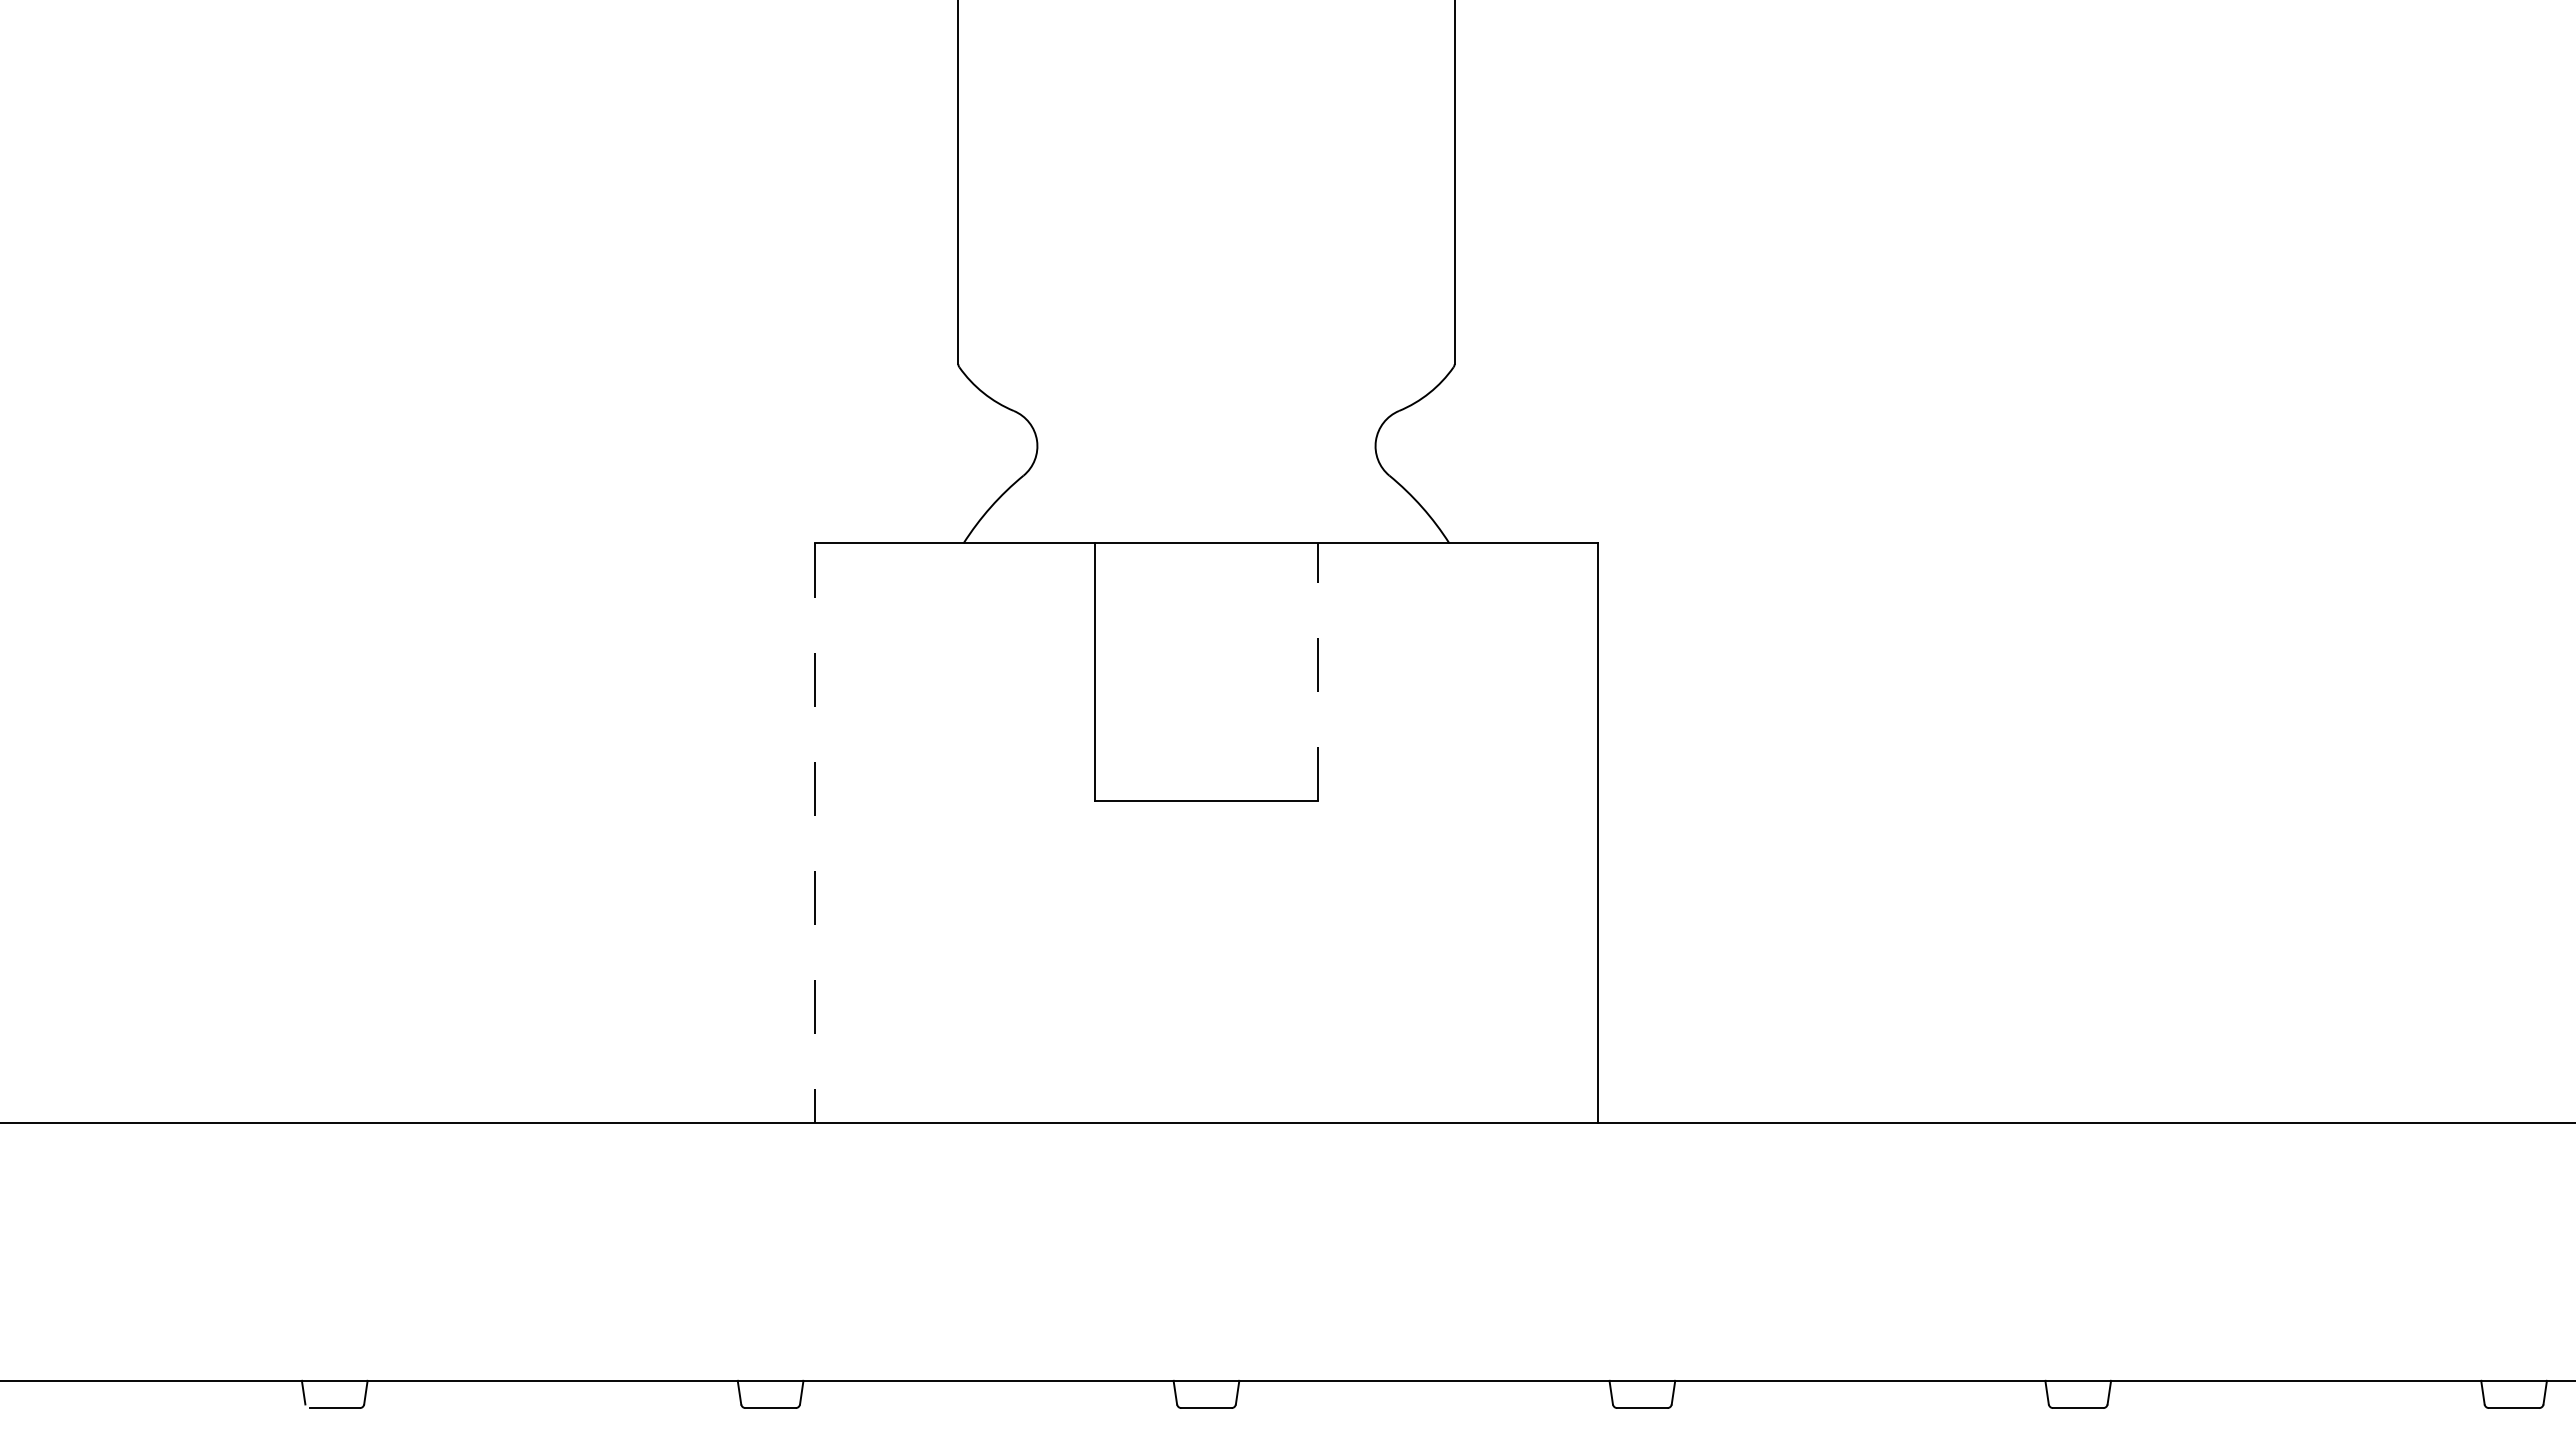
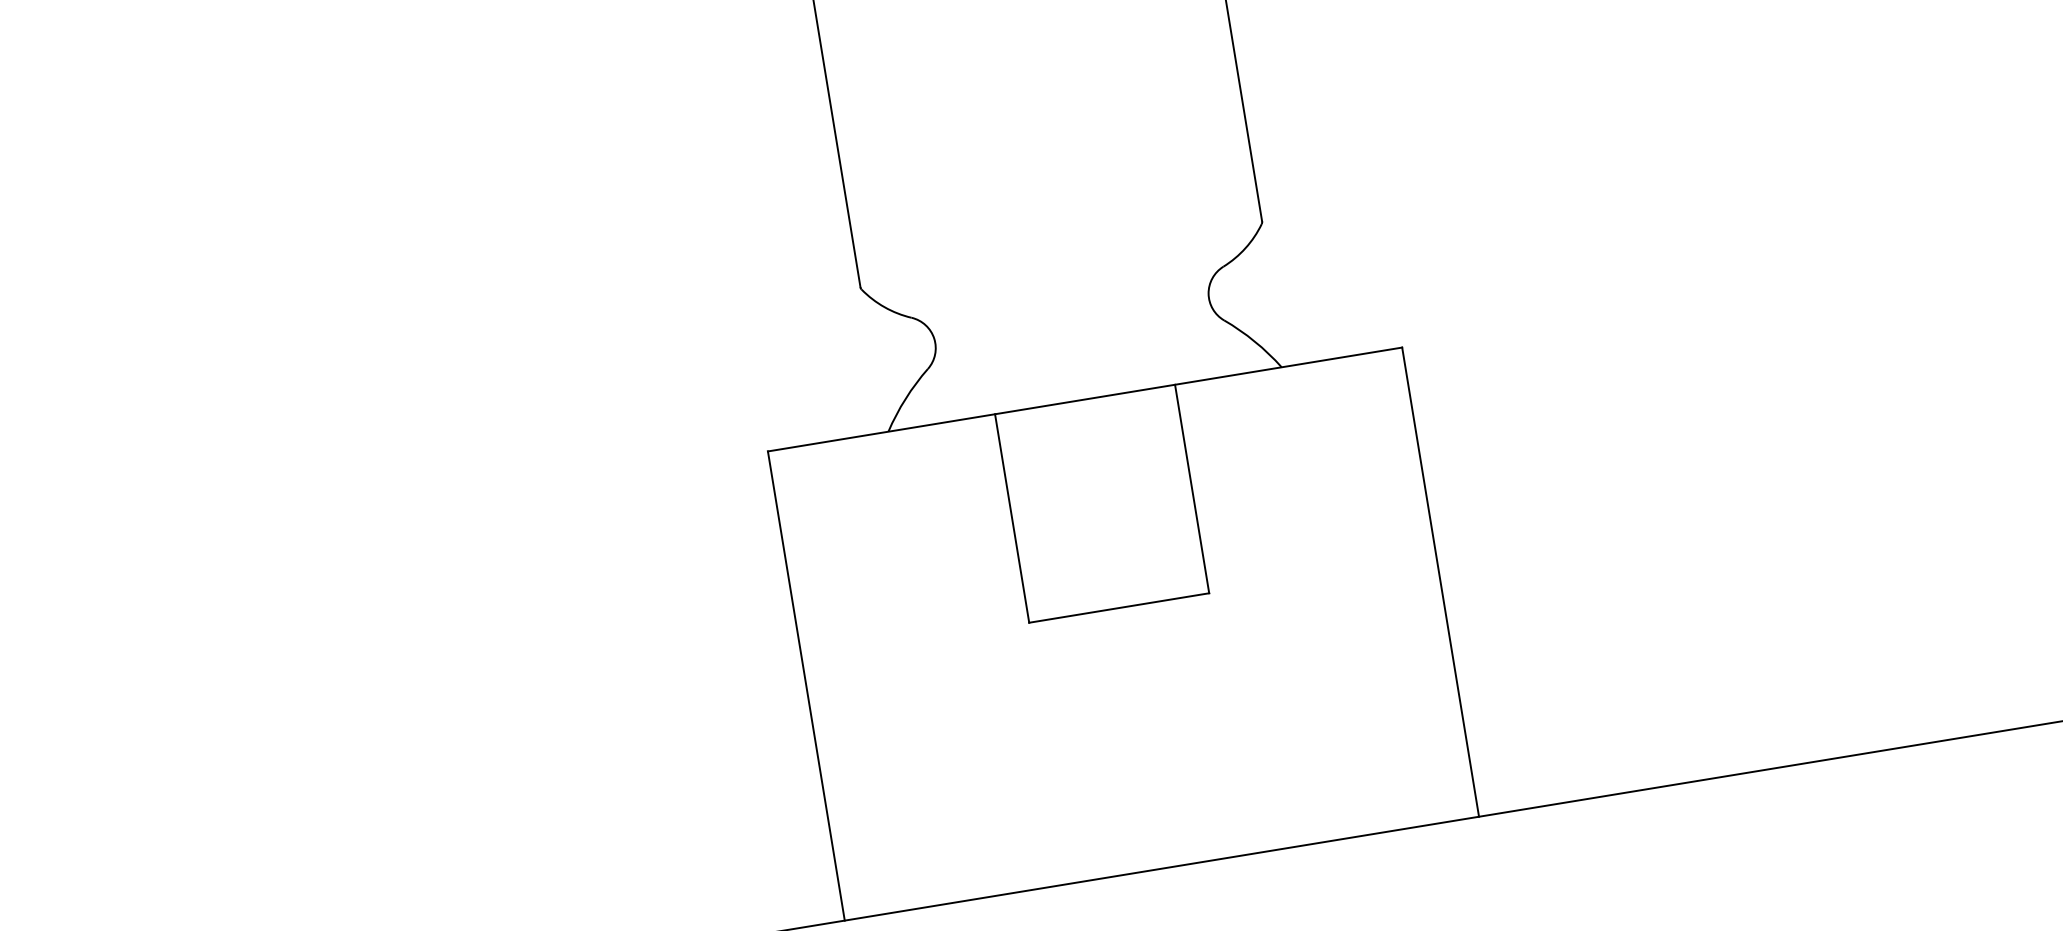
line: (1317, 672) -> (1192, 489), dashed -> solid
line: (814, 833) -> (806, 686), dashed -> solid

